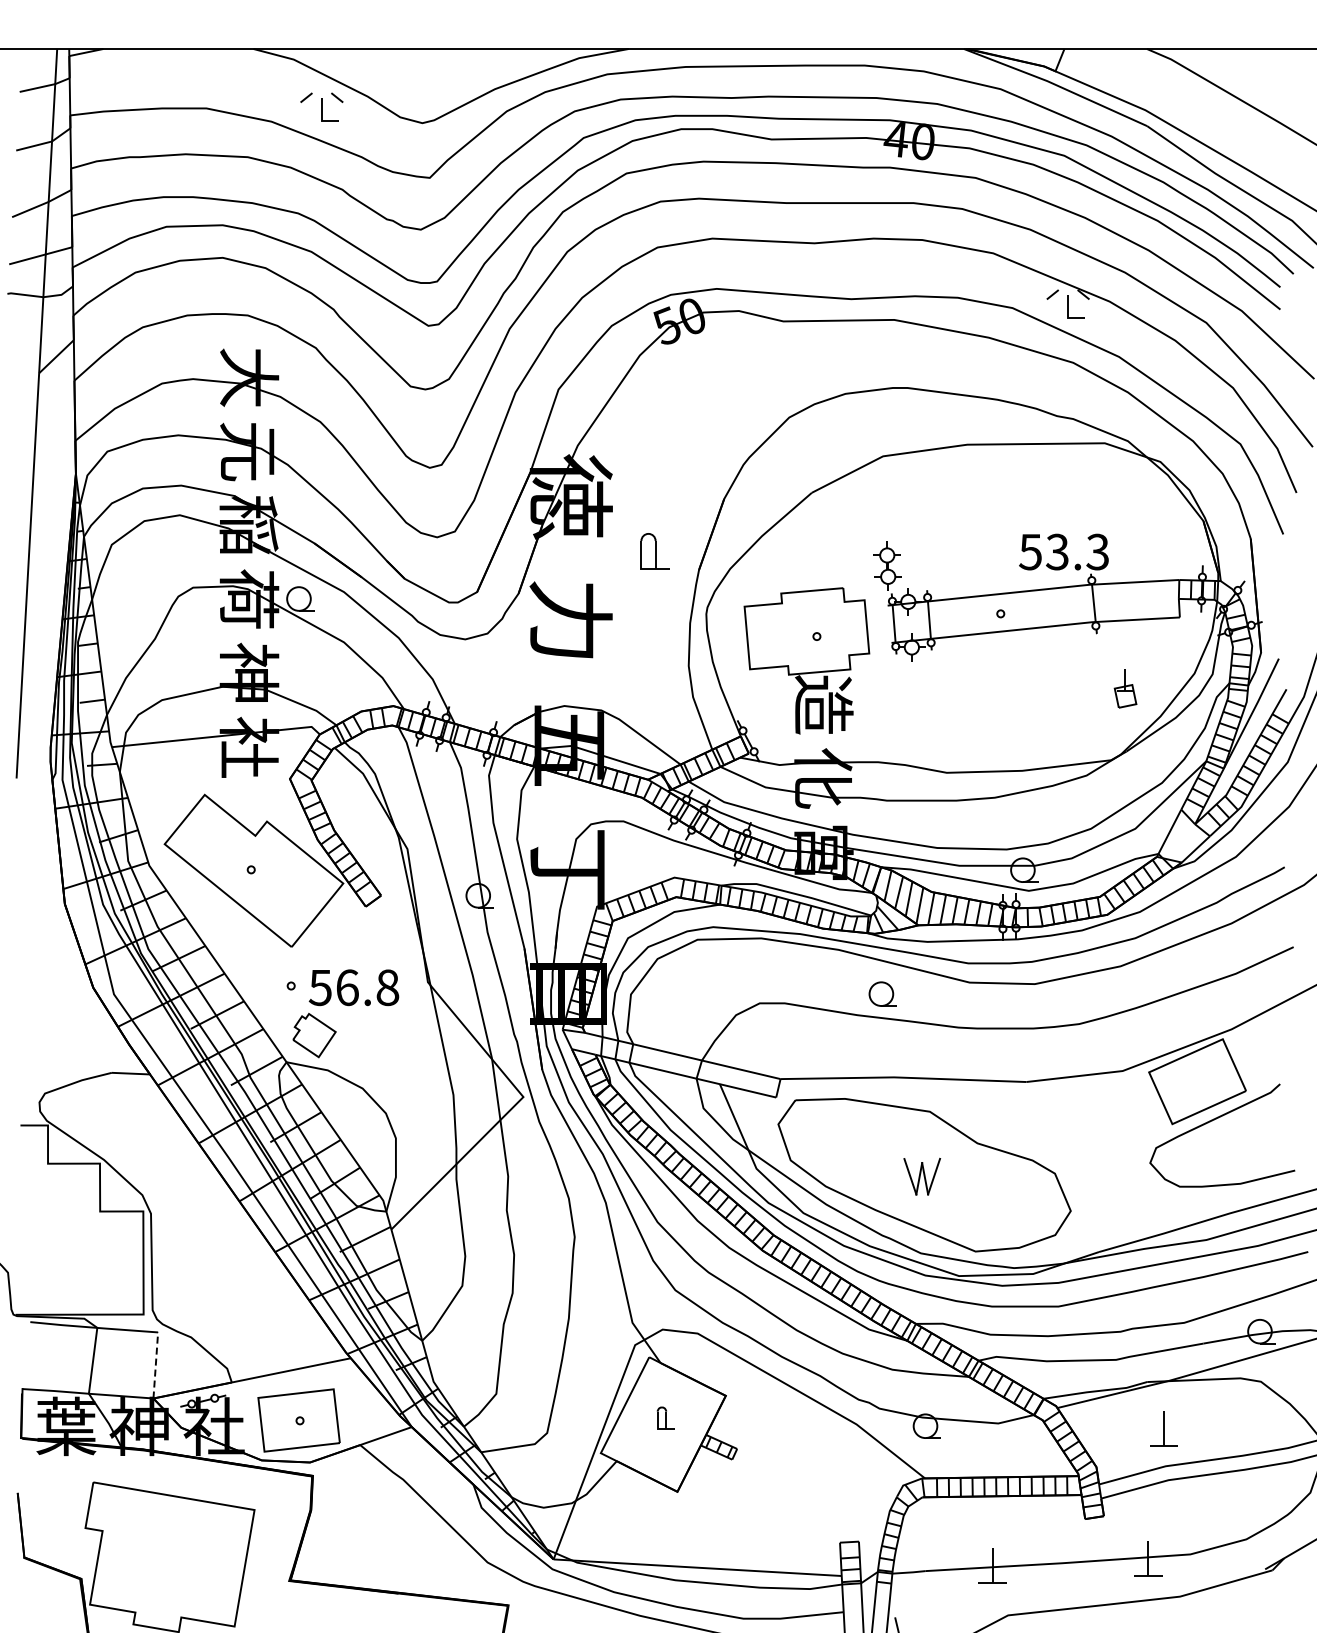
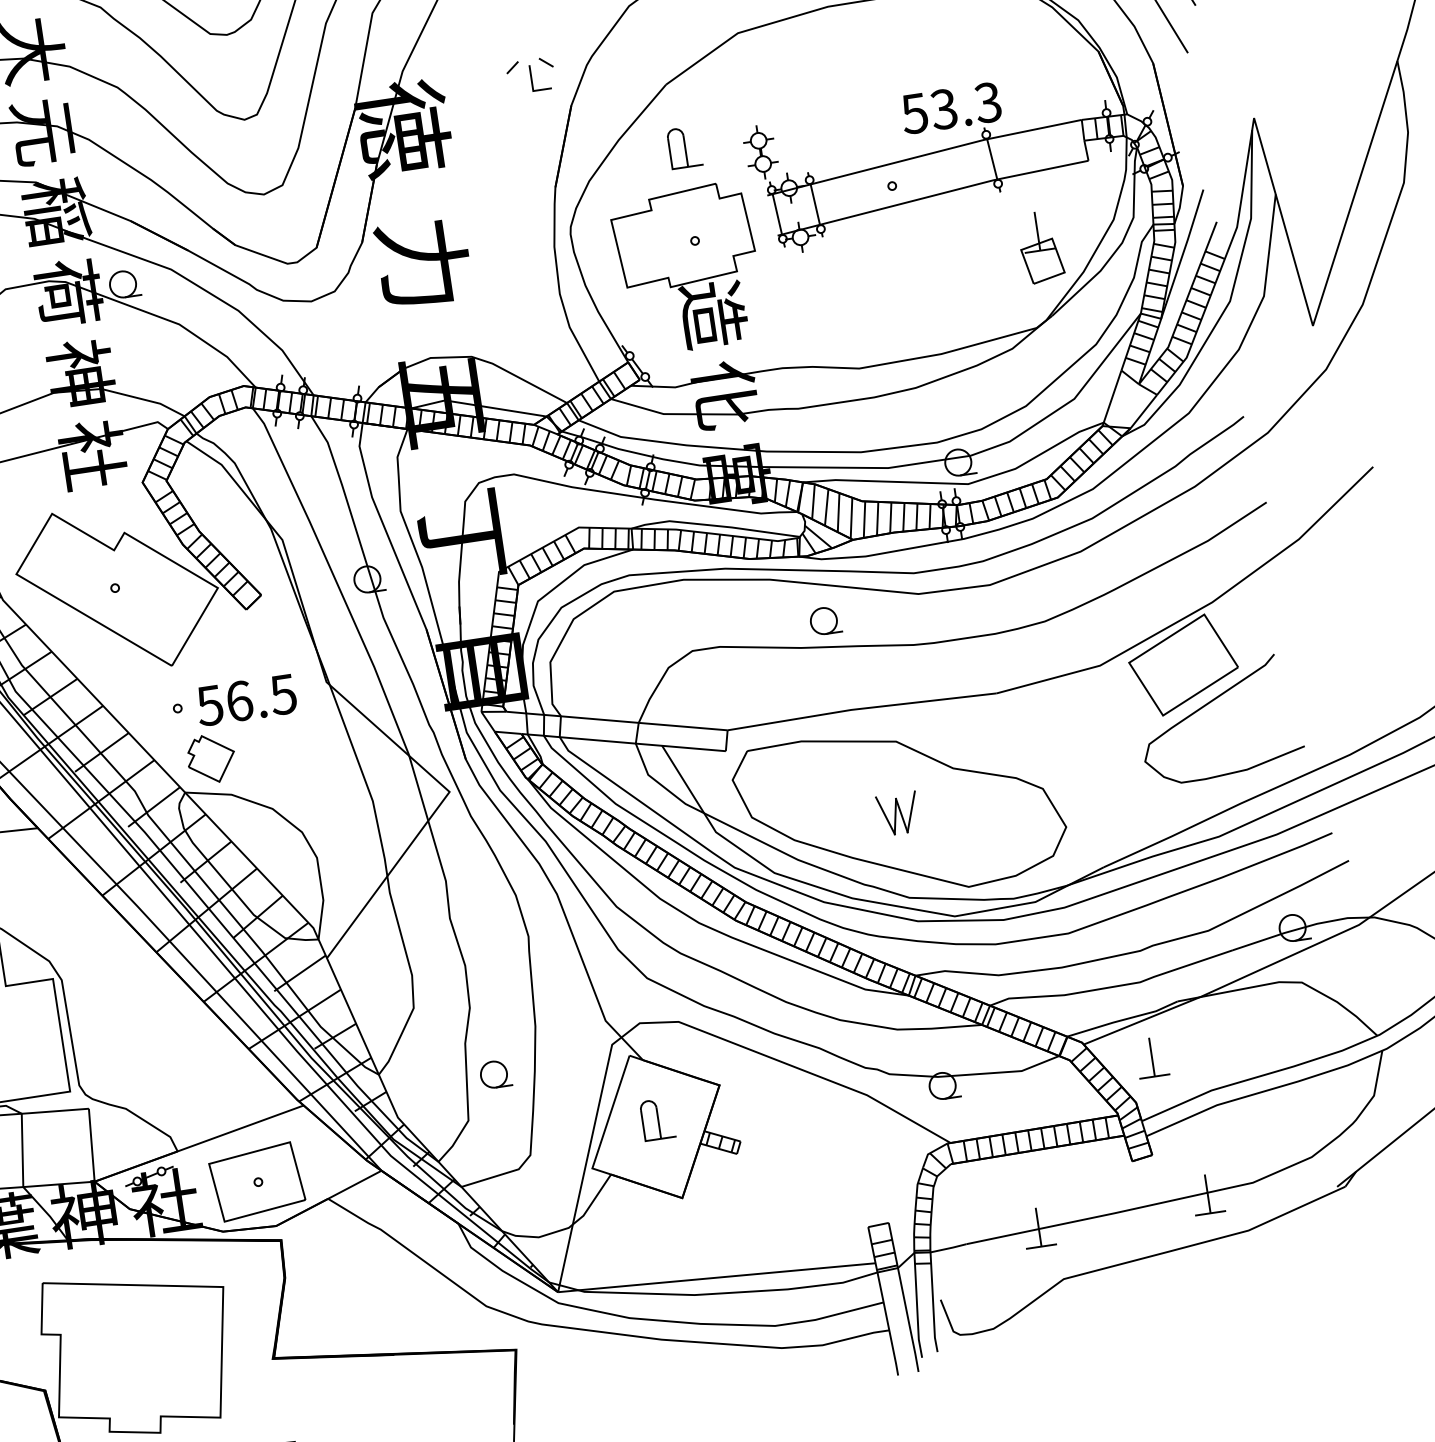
part: (691, 466) -> (530, 75), added
part: (654, 551) -> (684, 147), moved
part: (1125, 688) -> (1040, 247), size x1.67
text: (387, 987) -> (283, 694), 56.8 -> 56.5
part: (526, 1355) -> (495, 1073), added
line: (155, 1364) -> (91, 1144), dashed -> solid
part: (665, 1417) -> (657, 1118), size x1.67
part: (1163, 1428) -> (1151, 1057), moved

